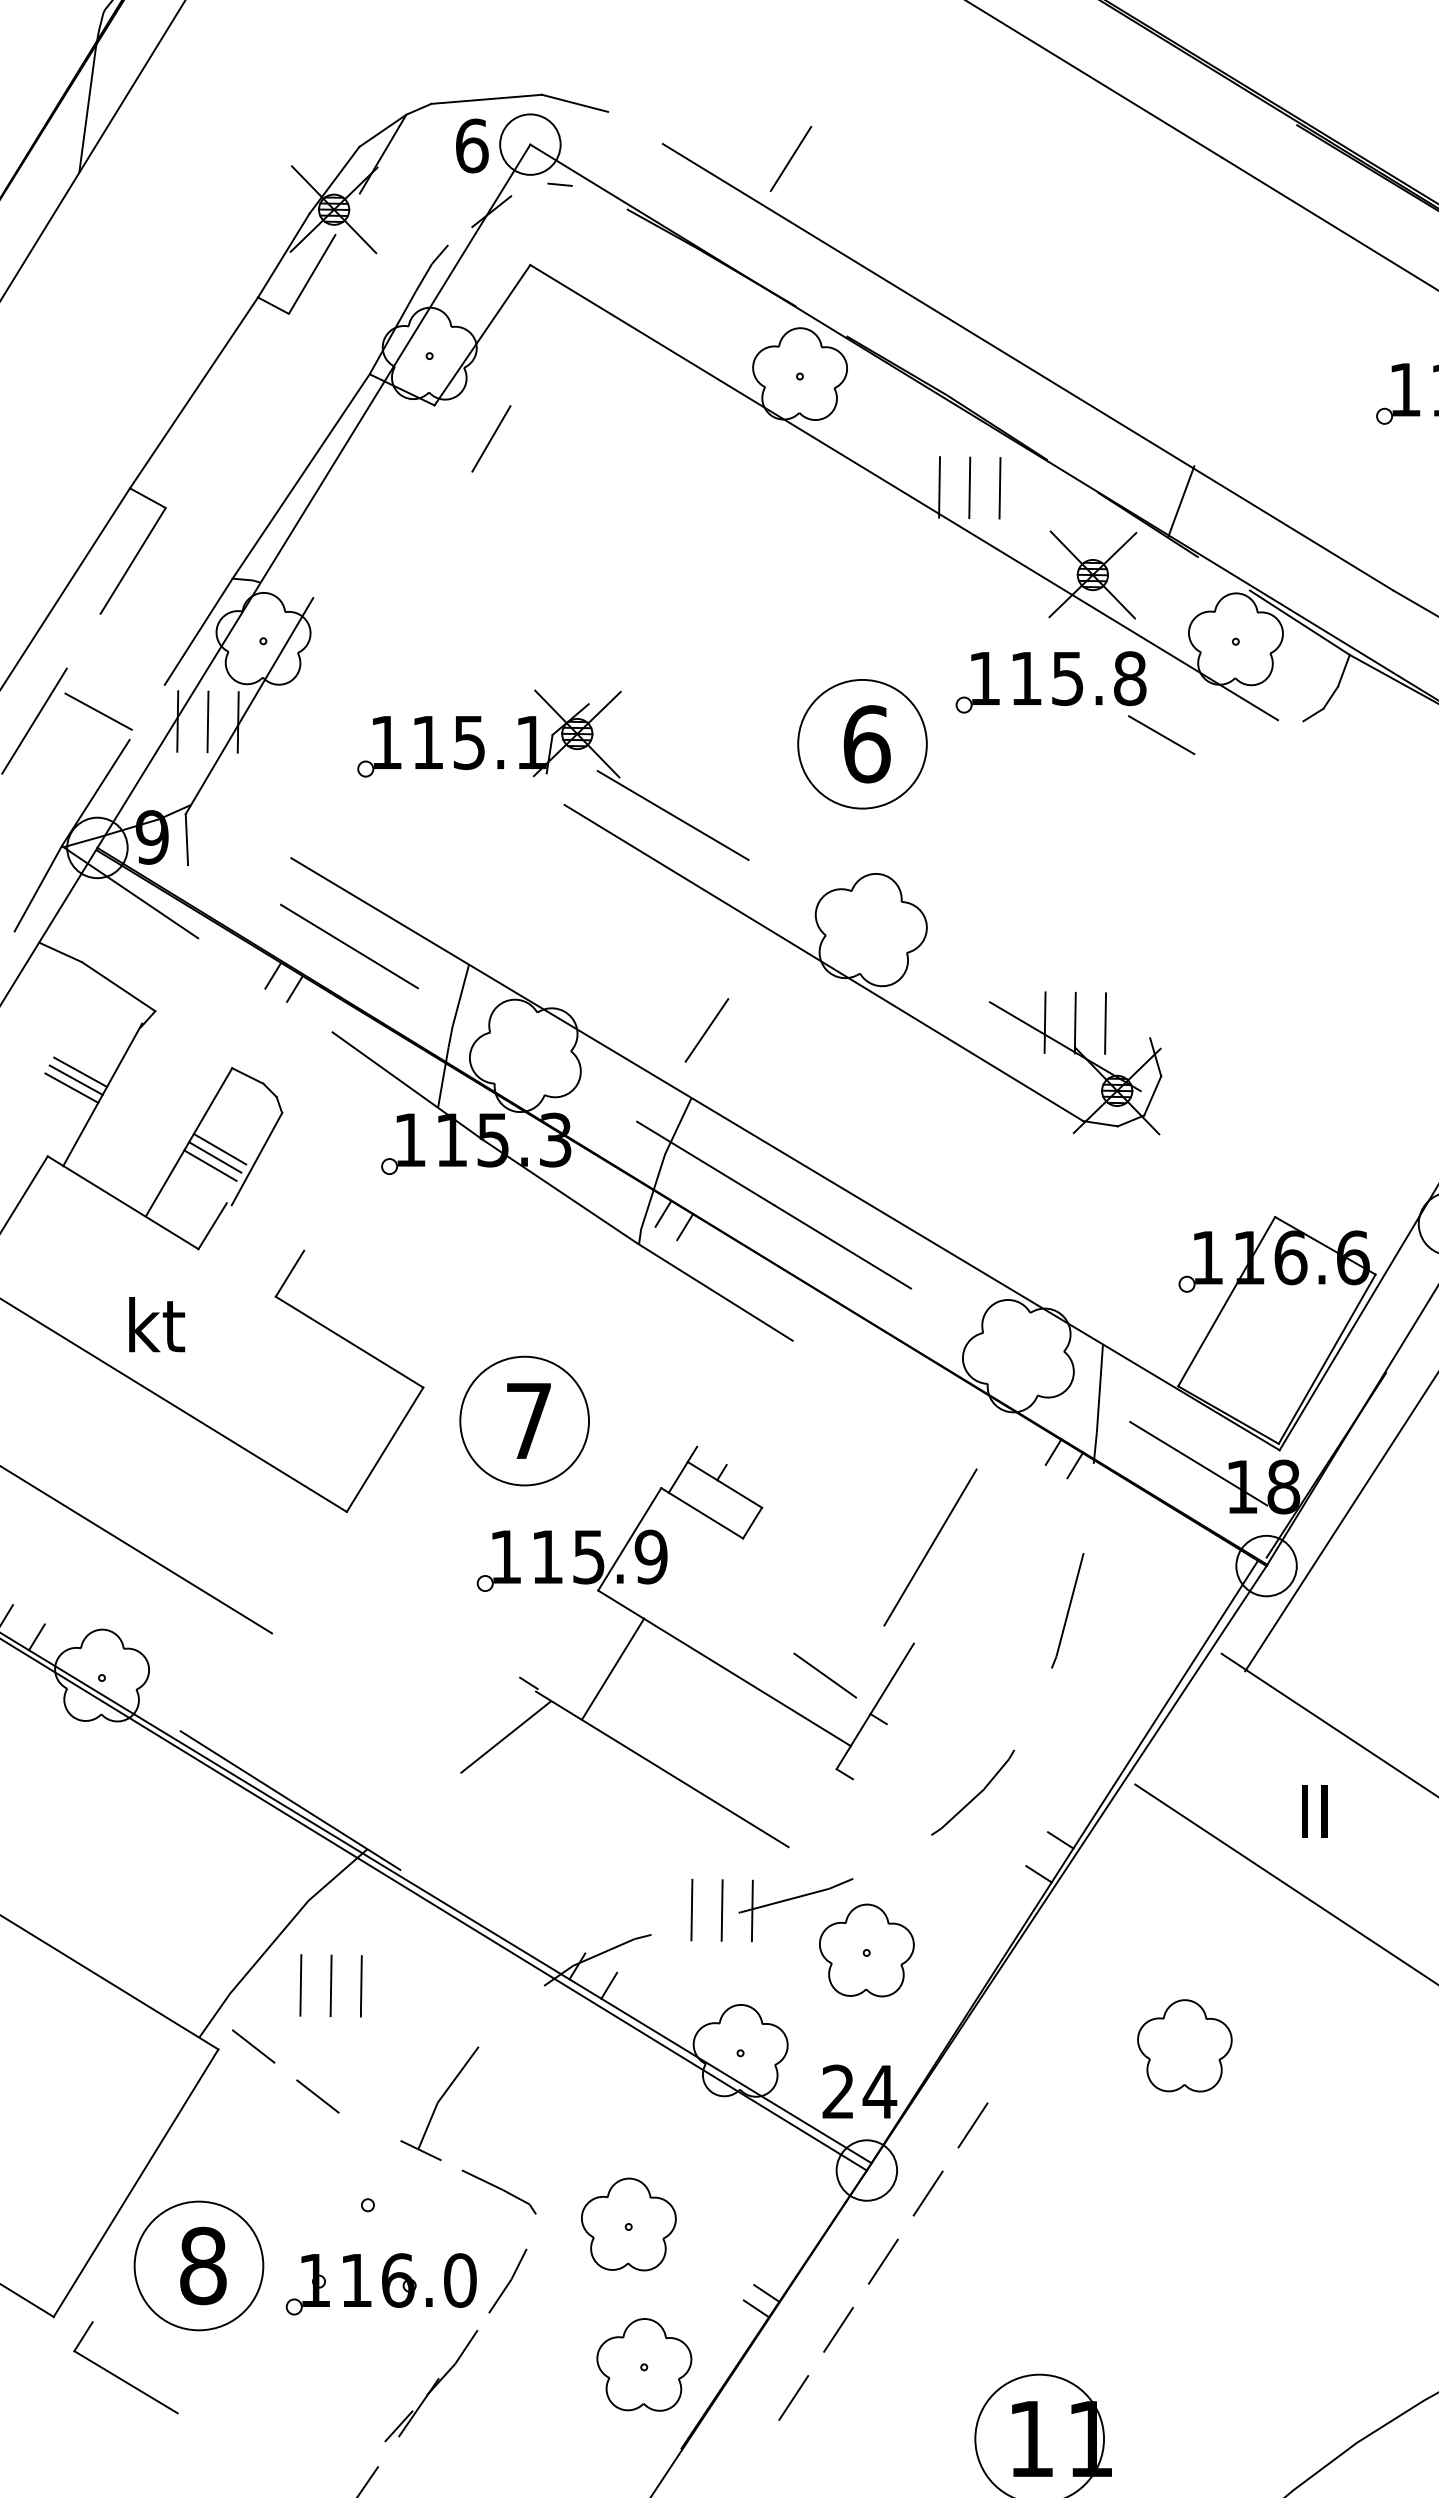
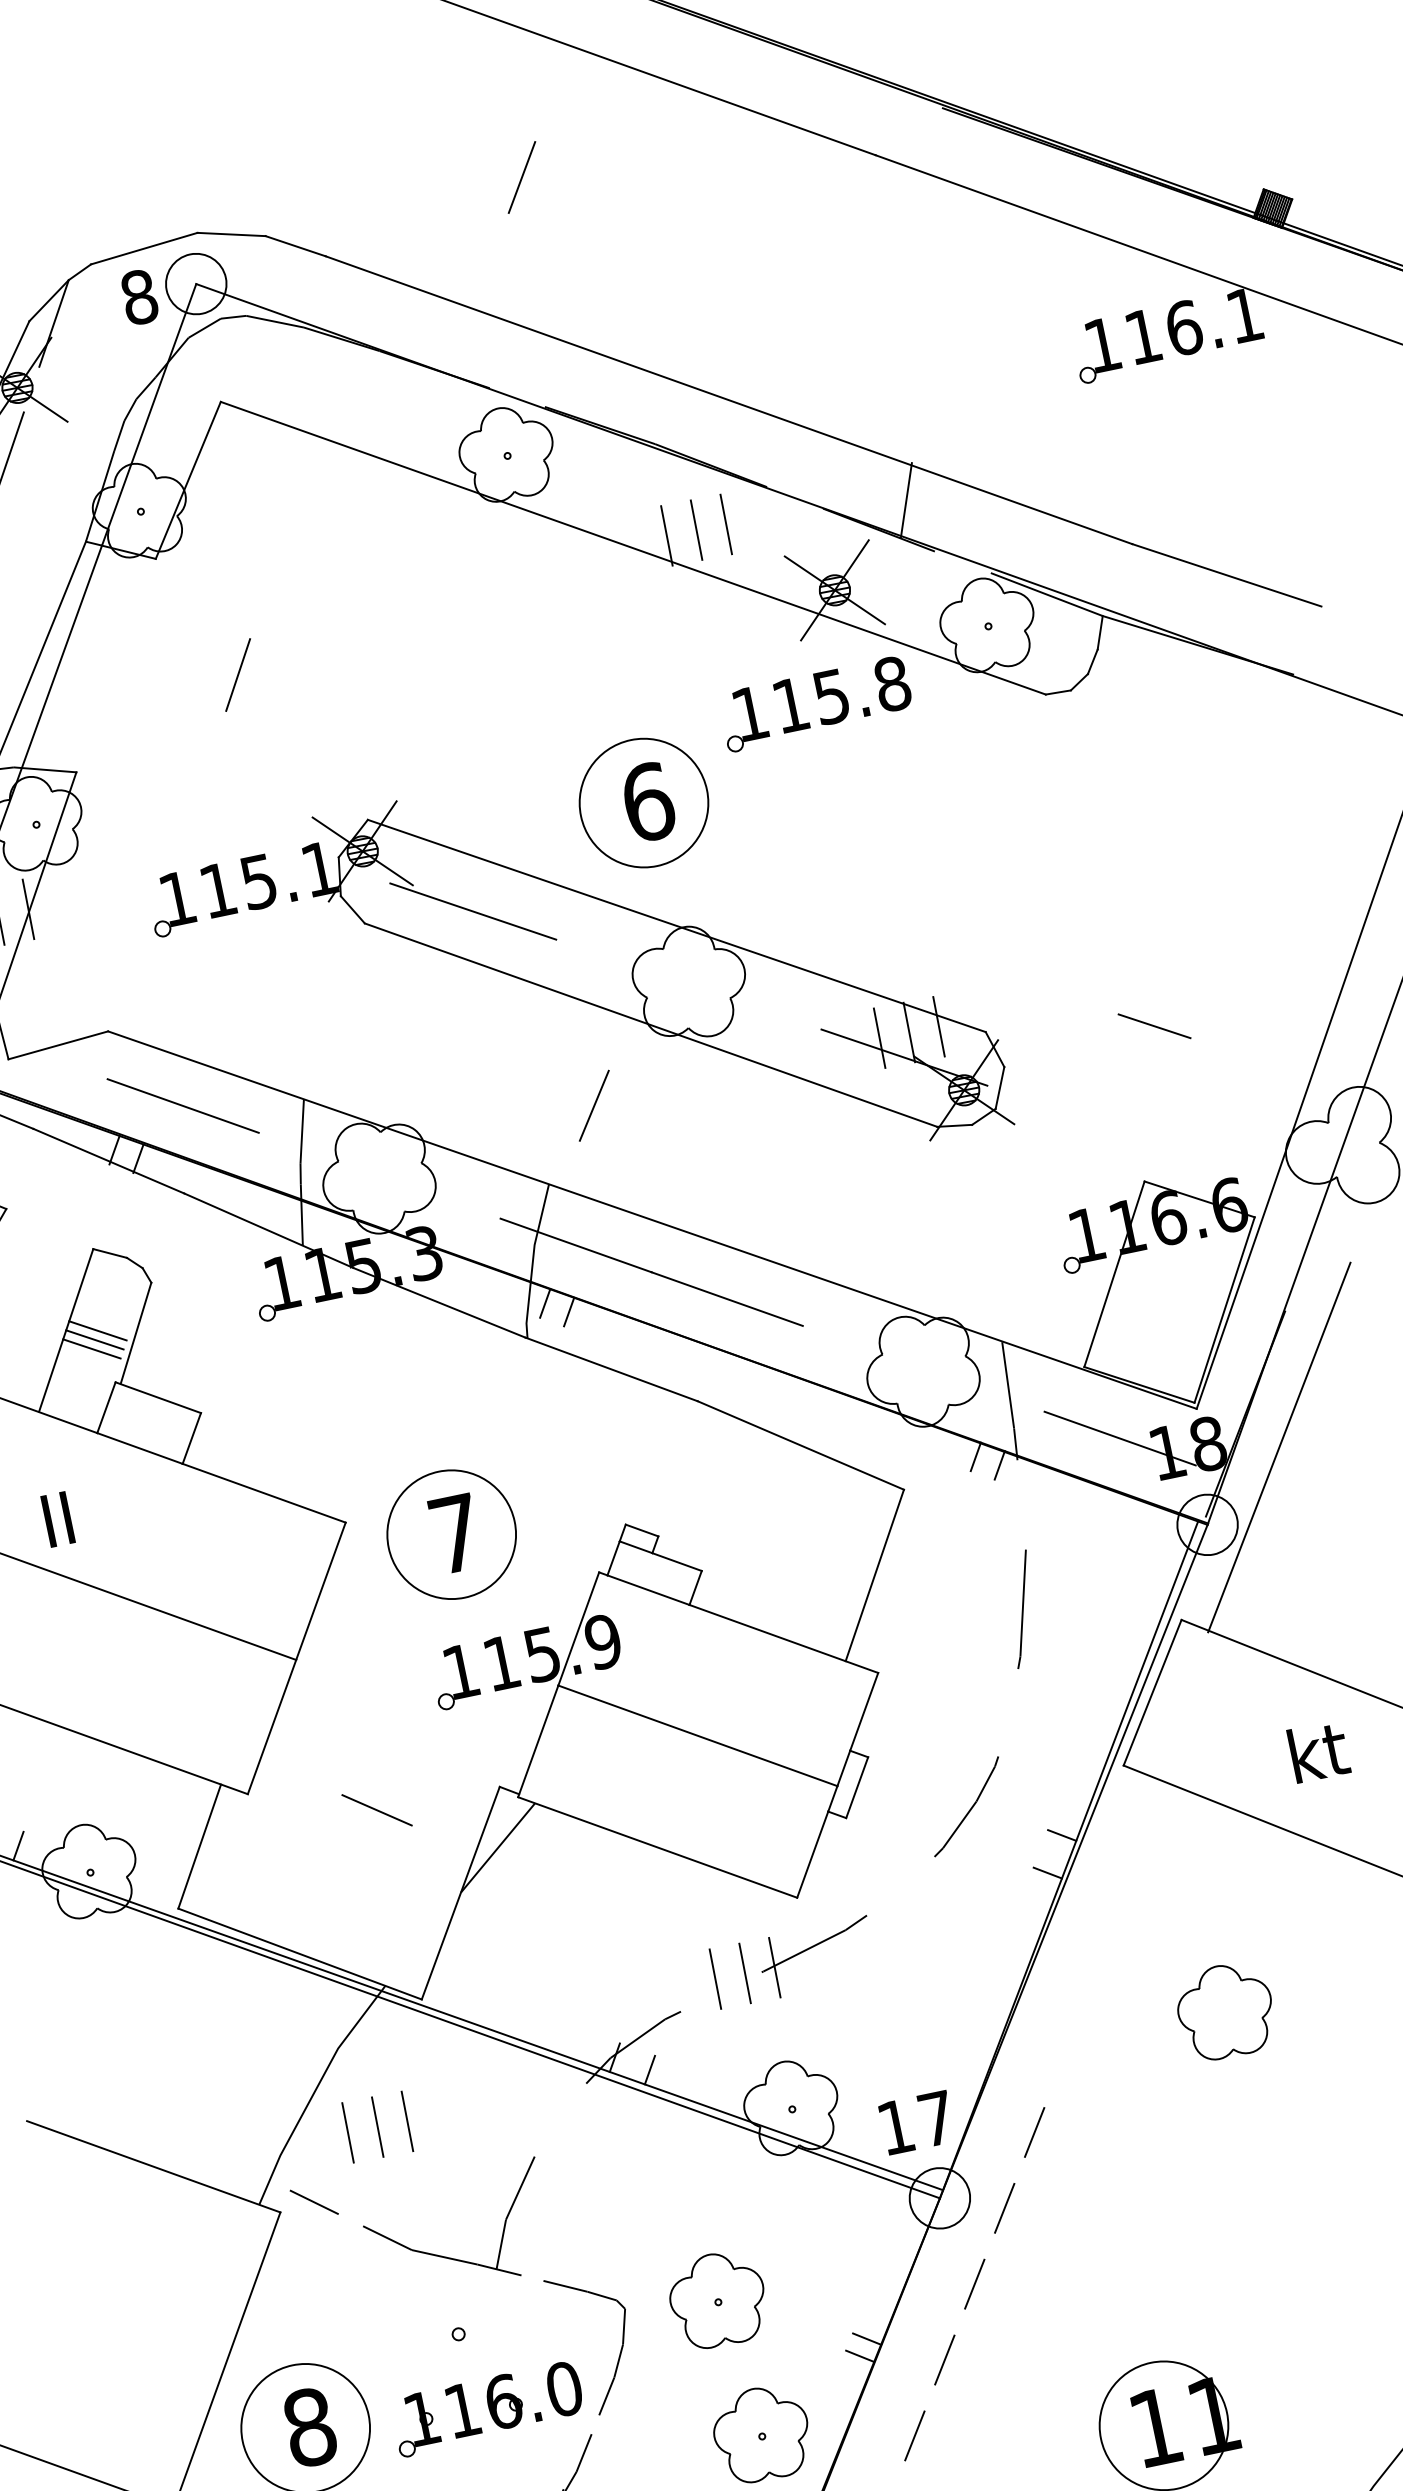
line: (635, 127) -> (295, 245), added
text: (471, 145) -> (138, 296), 6 -> 8
line: (790, 158) -> (521, 177), moved
line: (529, 189) -> (204, 328), added
line: (599, 197) -> (274, 321), added
line: (459, 236) -> (145, 388), added
line: (491, 438) -> (238, 674), moved
line: (286, 590) -> (48, 770), added
line: (1290, 720) -> (1058, 692), added
line: (1161, 735) -> (1154, 1026), moved
line: (555, 788) -> (352, 909), added
line: (239, 861) -> (58, 1045), added
line: (869, 871) -> (676, 926), added
line: (265, 985) -> (108, 1161), added
line: (706, 1030) -> (593, 1105), moved
line: (265, 1226) -> (158, 1397), added
line: (236, 1272) -> (139, 1448), added
text: (157, 1324) -> (72, 1515), kt -> II
line: (884, 1404) -> (800, 1444), added
line: (711, 1455) -> (641, 1530), added
line: (309, 1572) -> (272, 1726), added
line: (828, 1590) -> (783, 1638), added
line: (613, 1668) -> (538, 1740), moved
line: (213, 1674) -> (198, 1846), added
line: (825, 1675) -> (377, 1810), moved
line: (1178, 1718) -> (1152, 1692), added
line: (869, 1751) -> (856, 1787), added
line: (460, 1773) -> (460, 1892), added
line: (812, 1808) -> (812, 1855), added
text: (1329, 1810) -> (1319, 1751), II -> kt
part: (866, 1950) -> (894, 1983), removed
text: (859, 2091) -> (916, 2122), 24 -> 17
line: (369, 2126) -> (444, 2256), added
line: (531, 2231) -> (624, 2326), added

